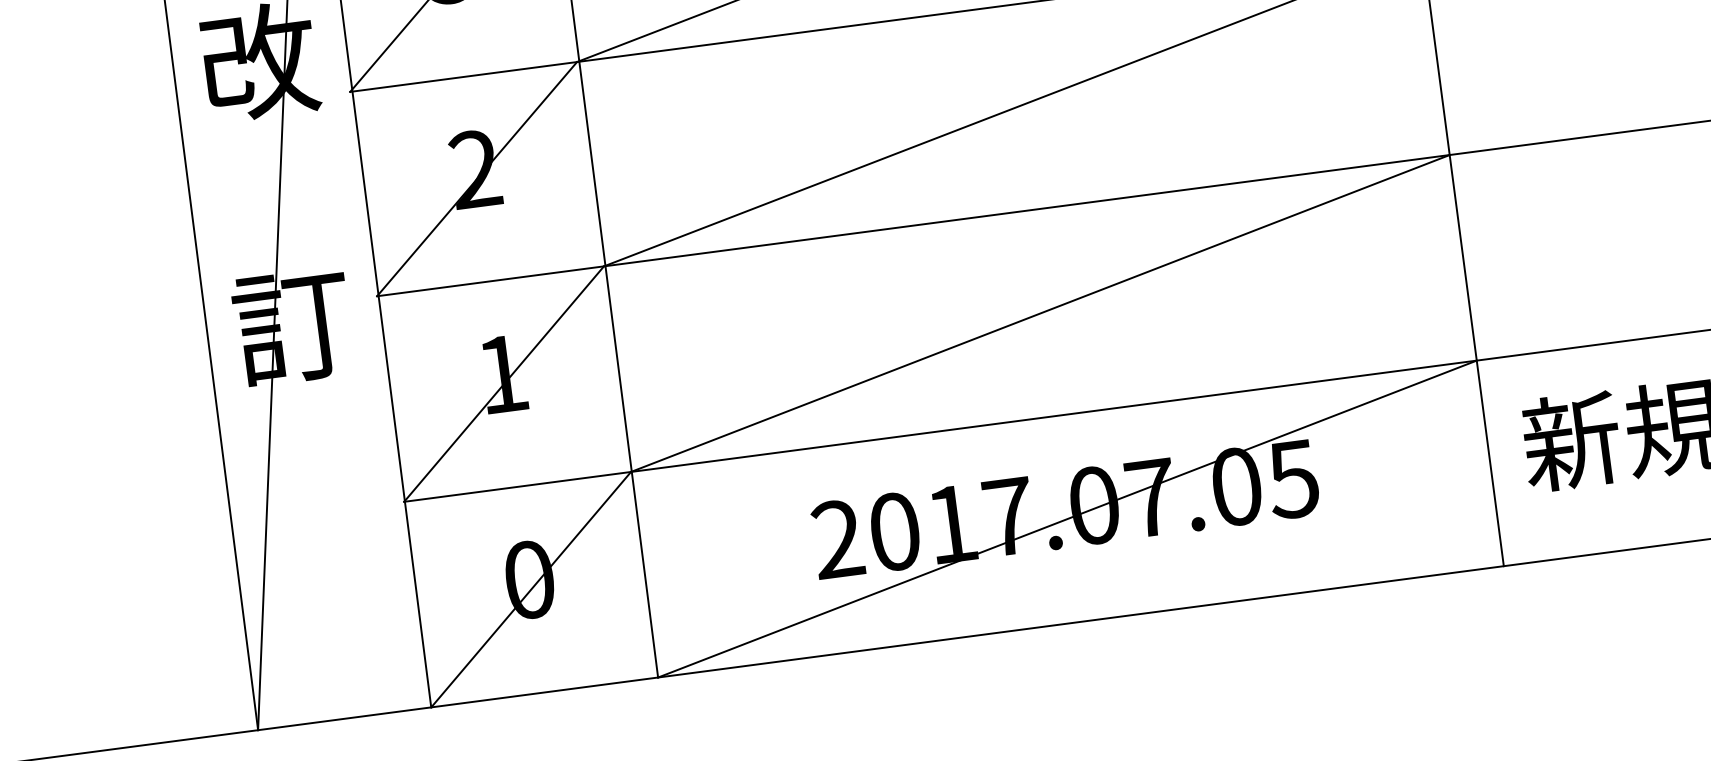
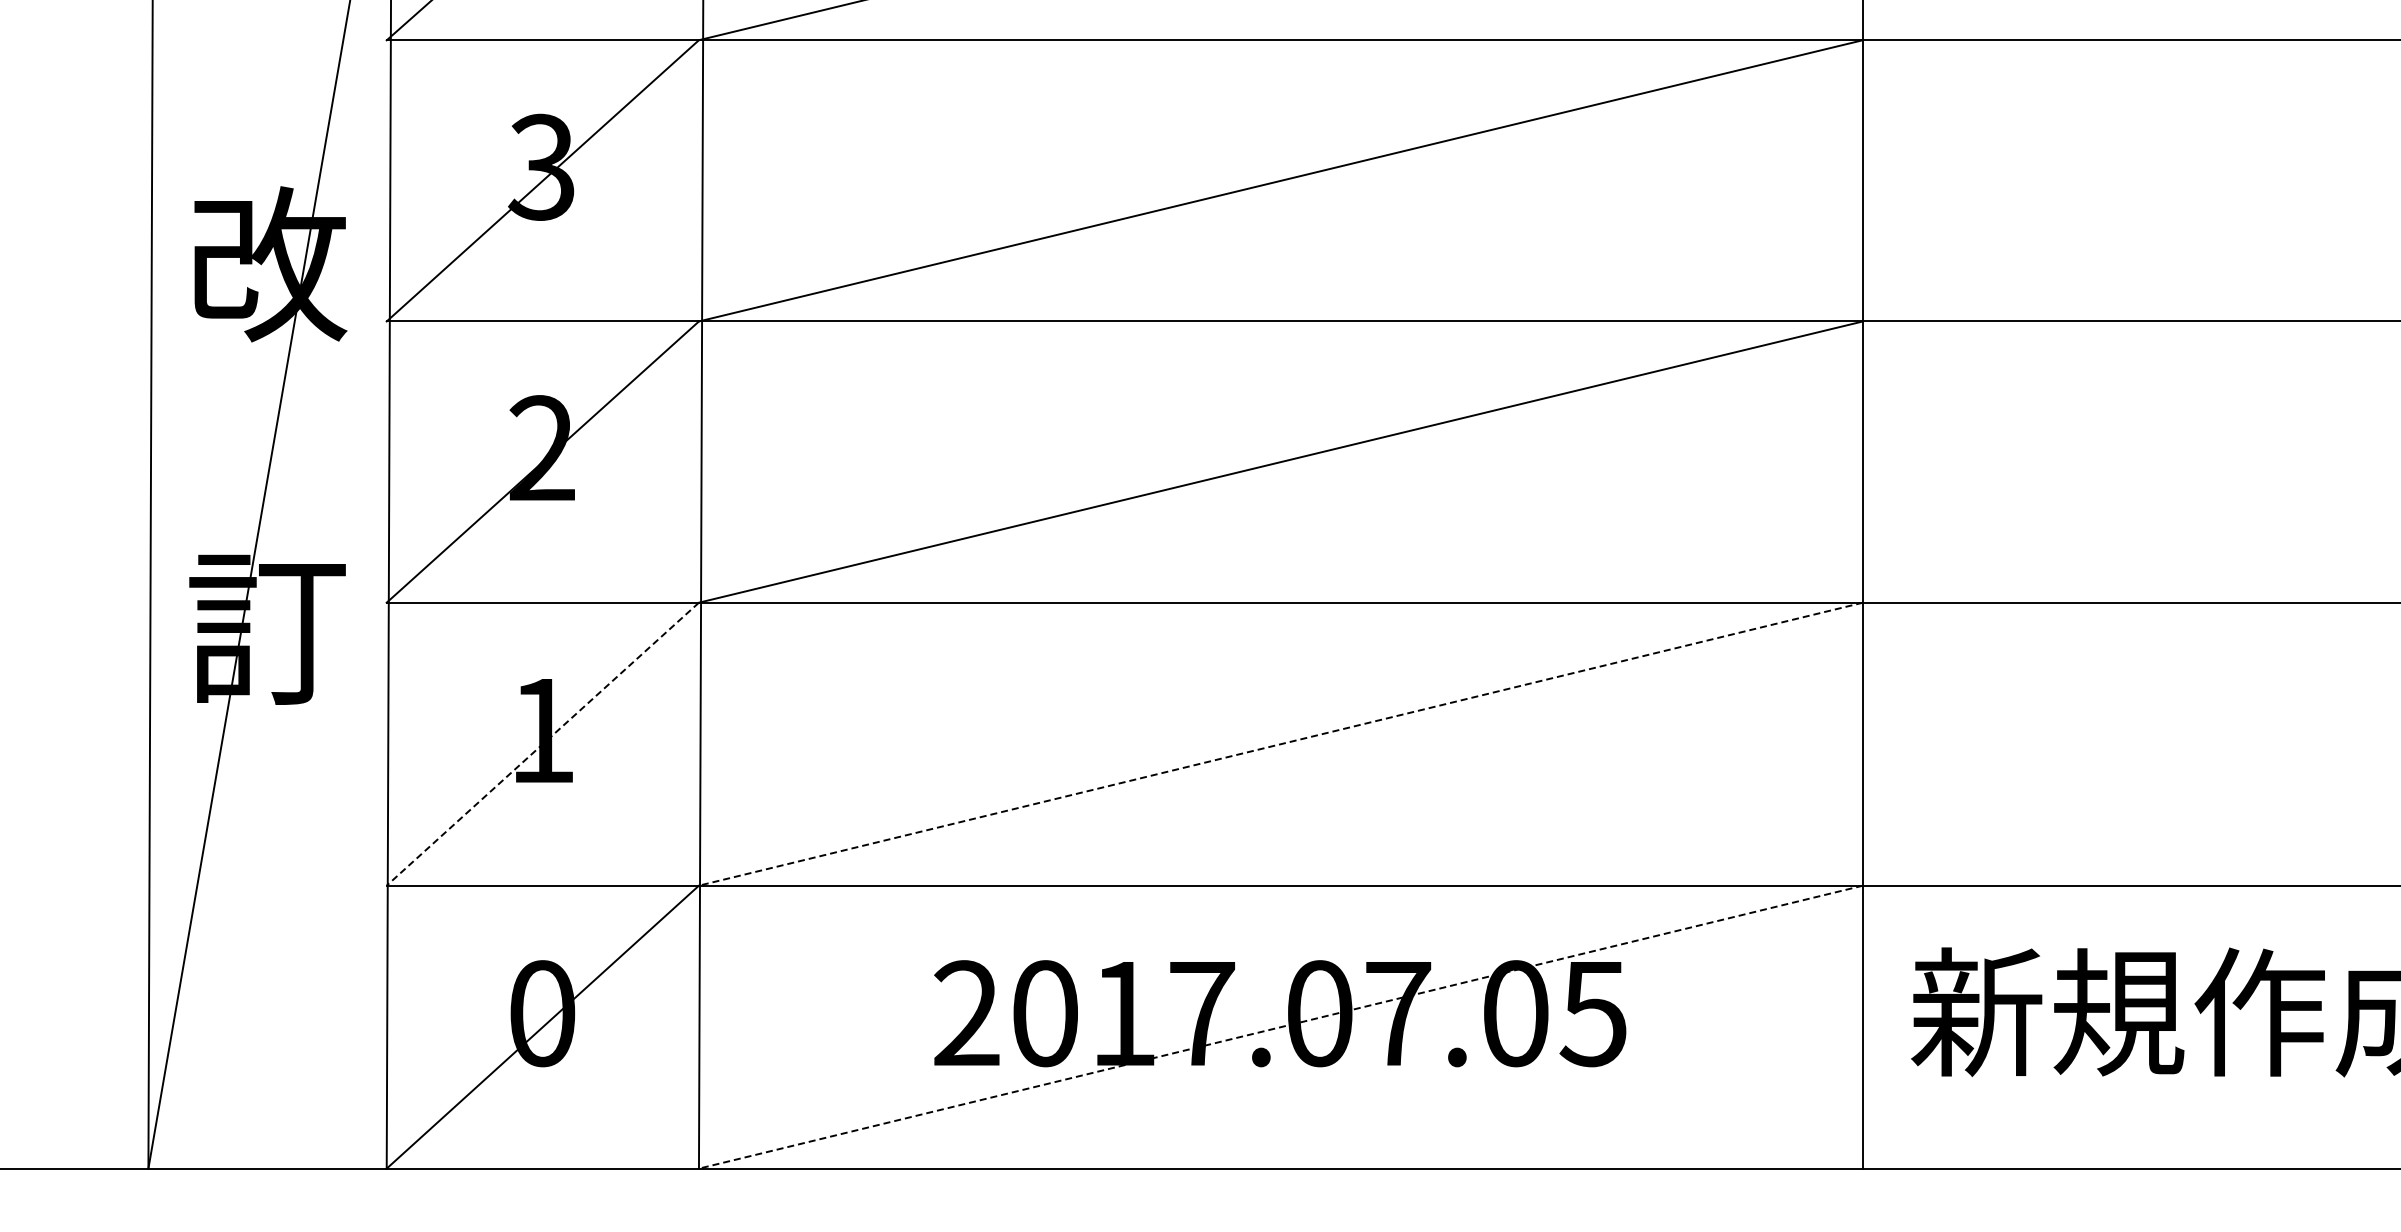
line: (1040, 313) -> (1280, 744), solid -> dashed
line: (503, 384) -> (542, 744), solid -> dashed
line: (1067, 519) -> (1280, 1027), solid -> dashed

